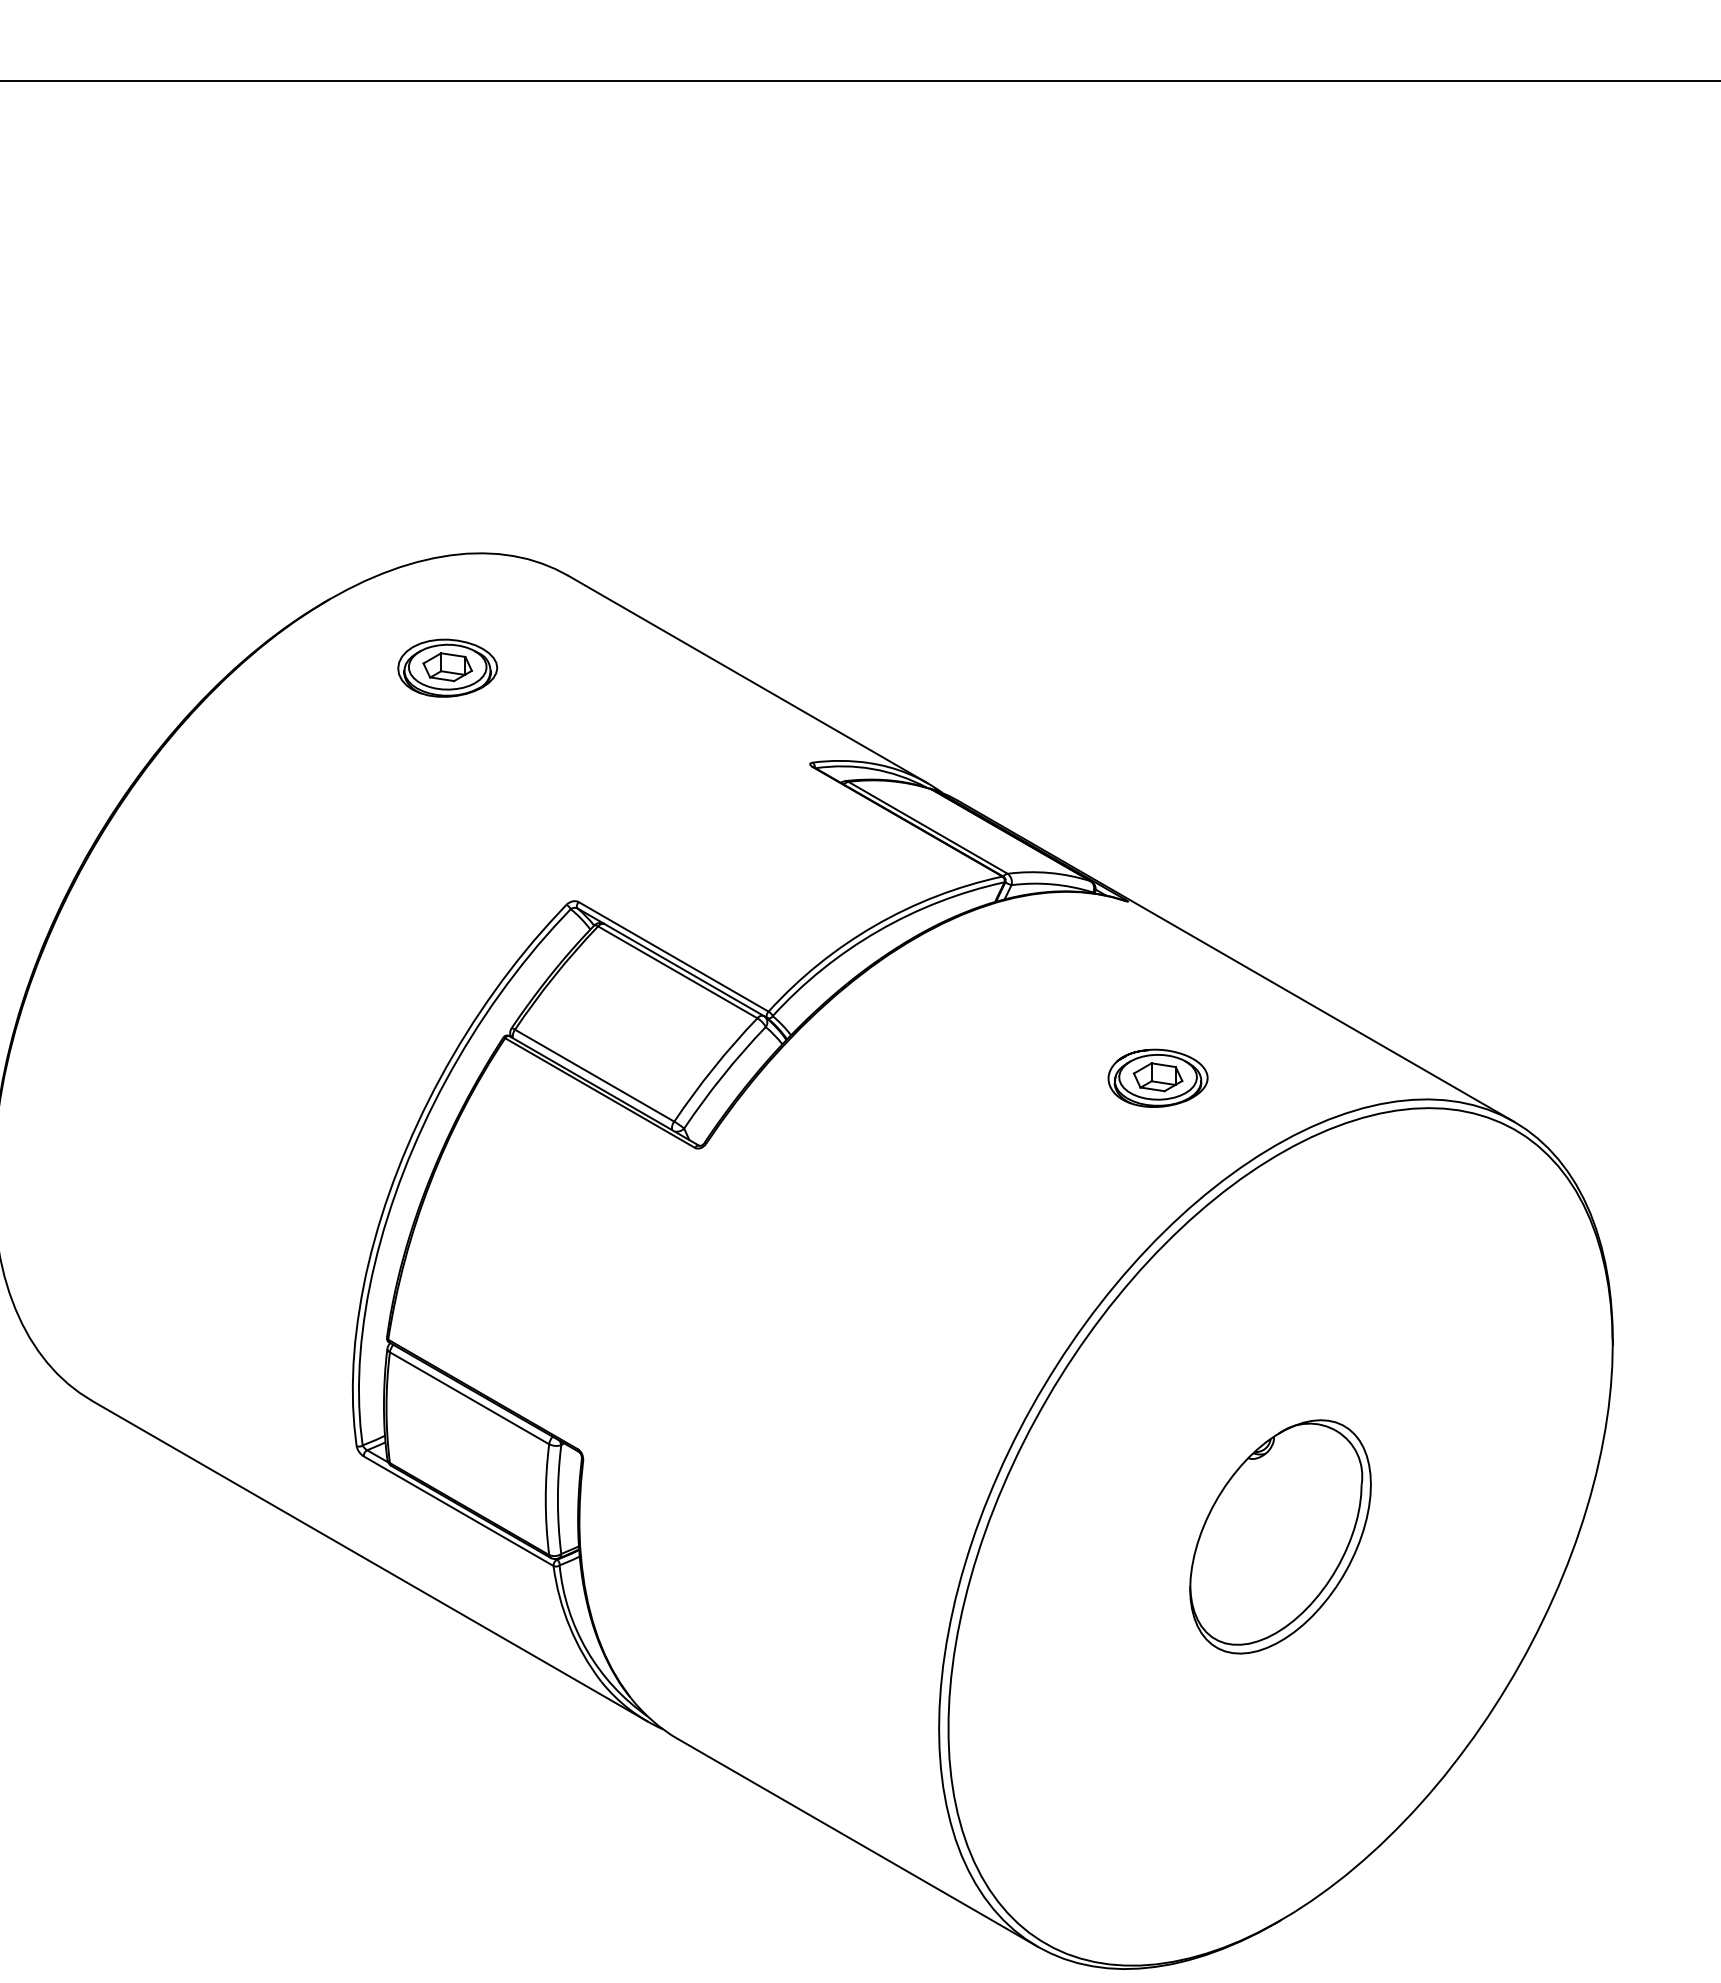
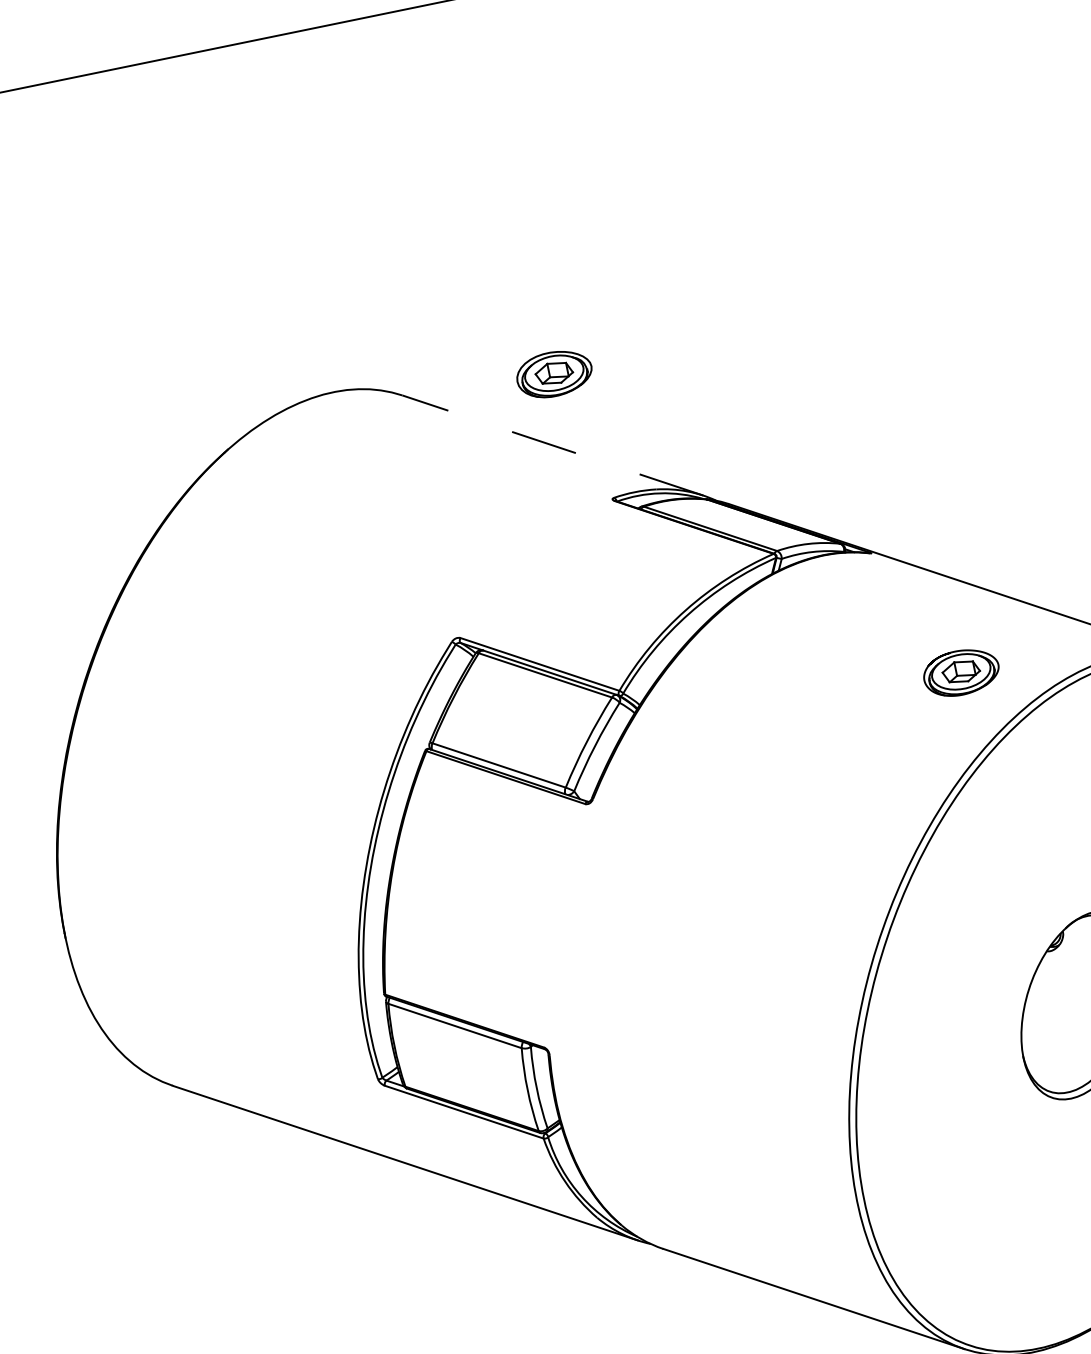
part: (447, 667) -> (554, 373), moved
line: (747, 679) -> (552, 445), solid -> dashed
part: (1157, 1077) -> (960, 672), moved

